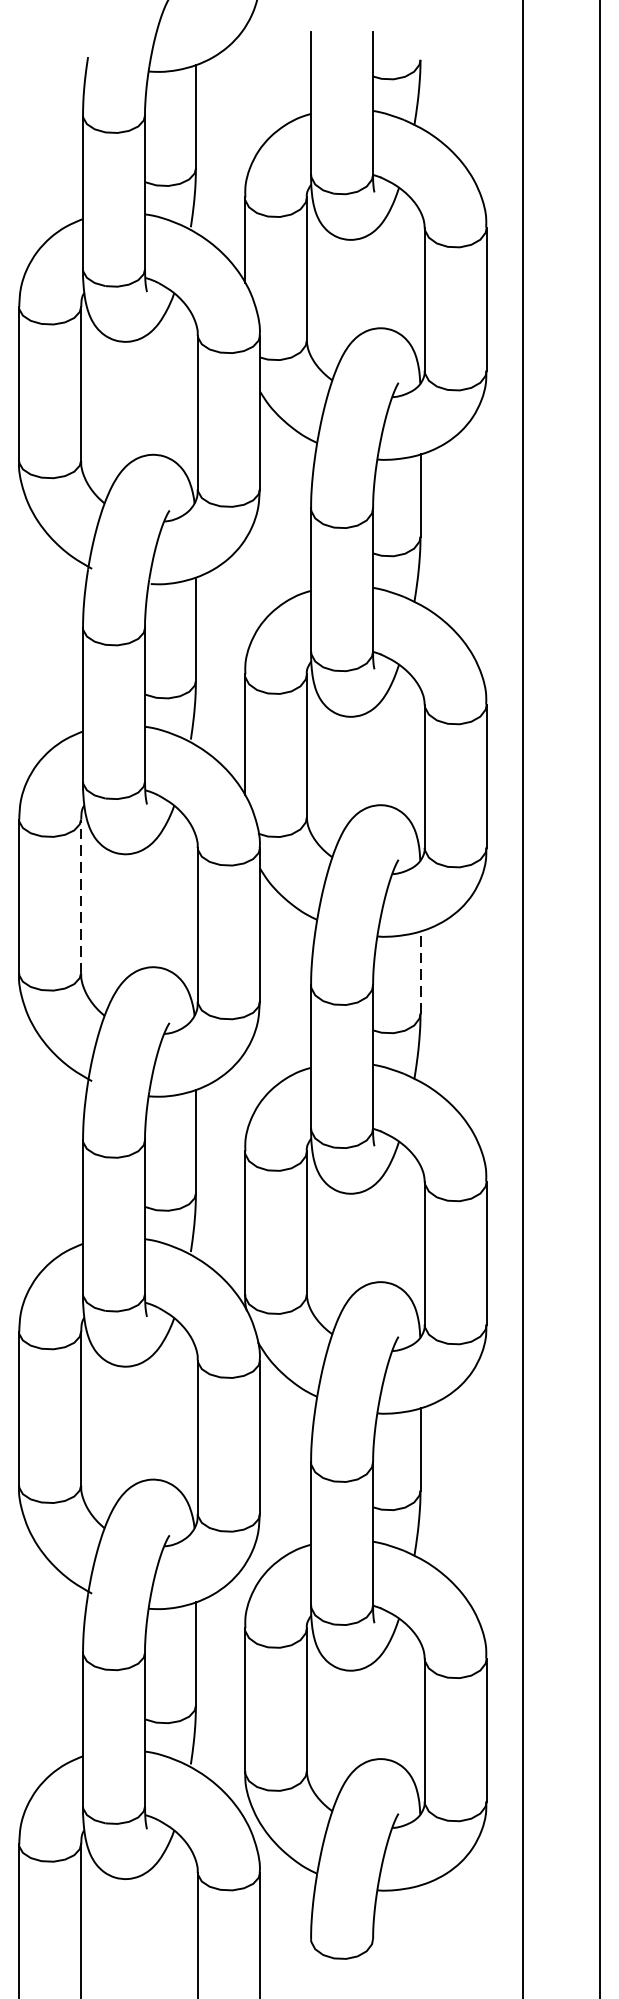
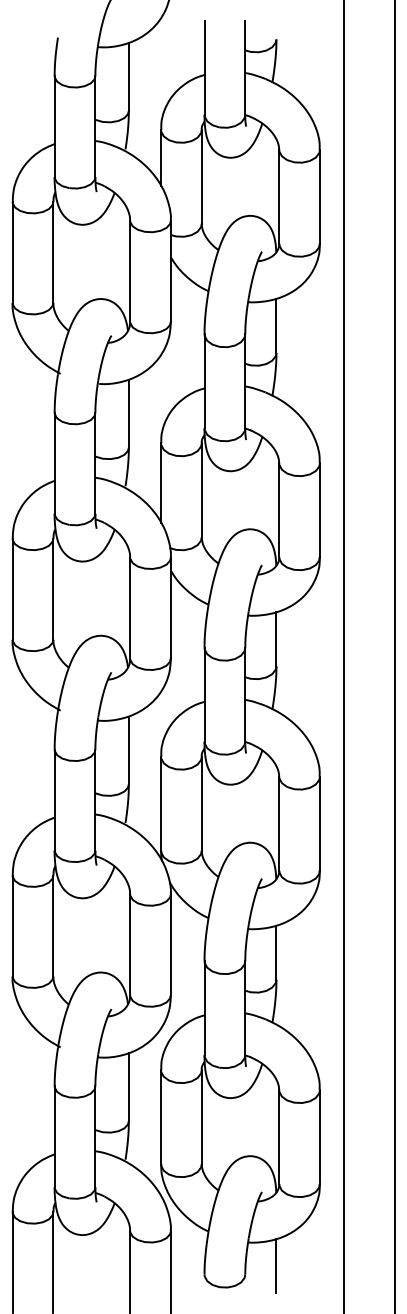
line: (81, 896) -> (53, 589), dashed -> solid
line: (420, 971) -> (276, 638), dashed -> solid
line: (420, 1925) -> (276, 1265), added

